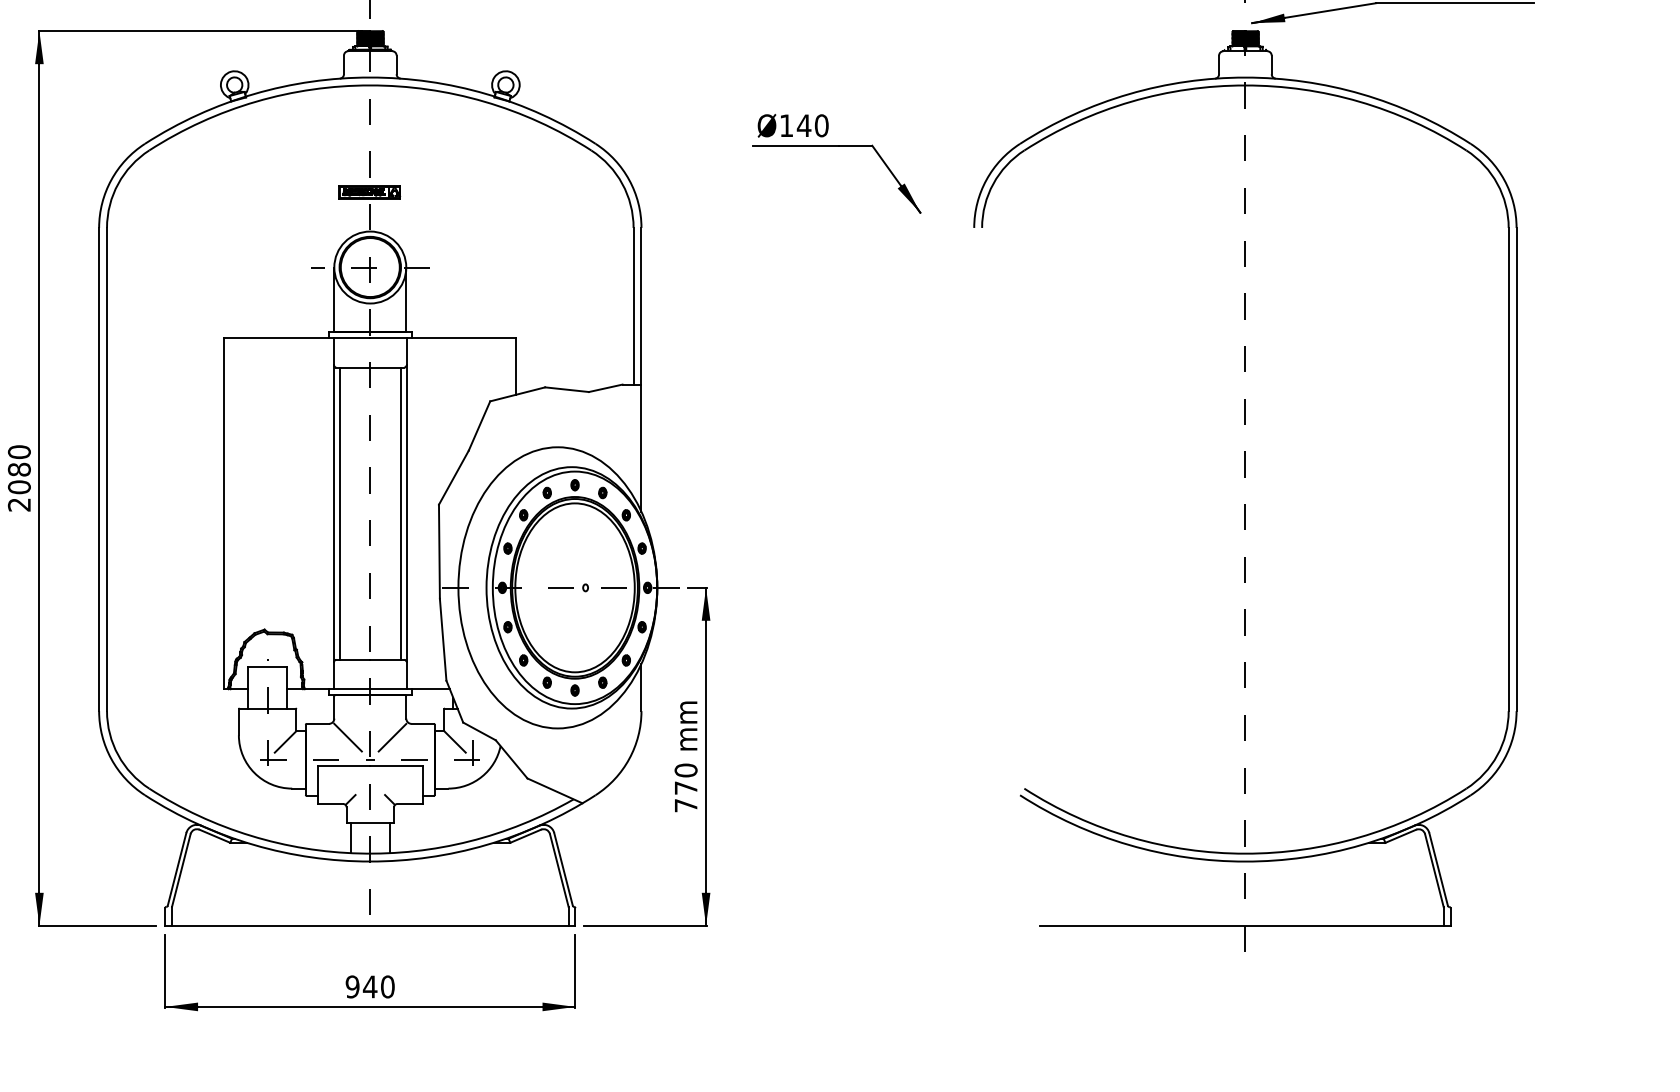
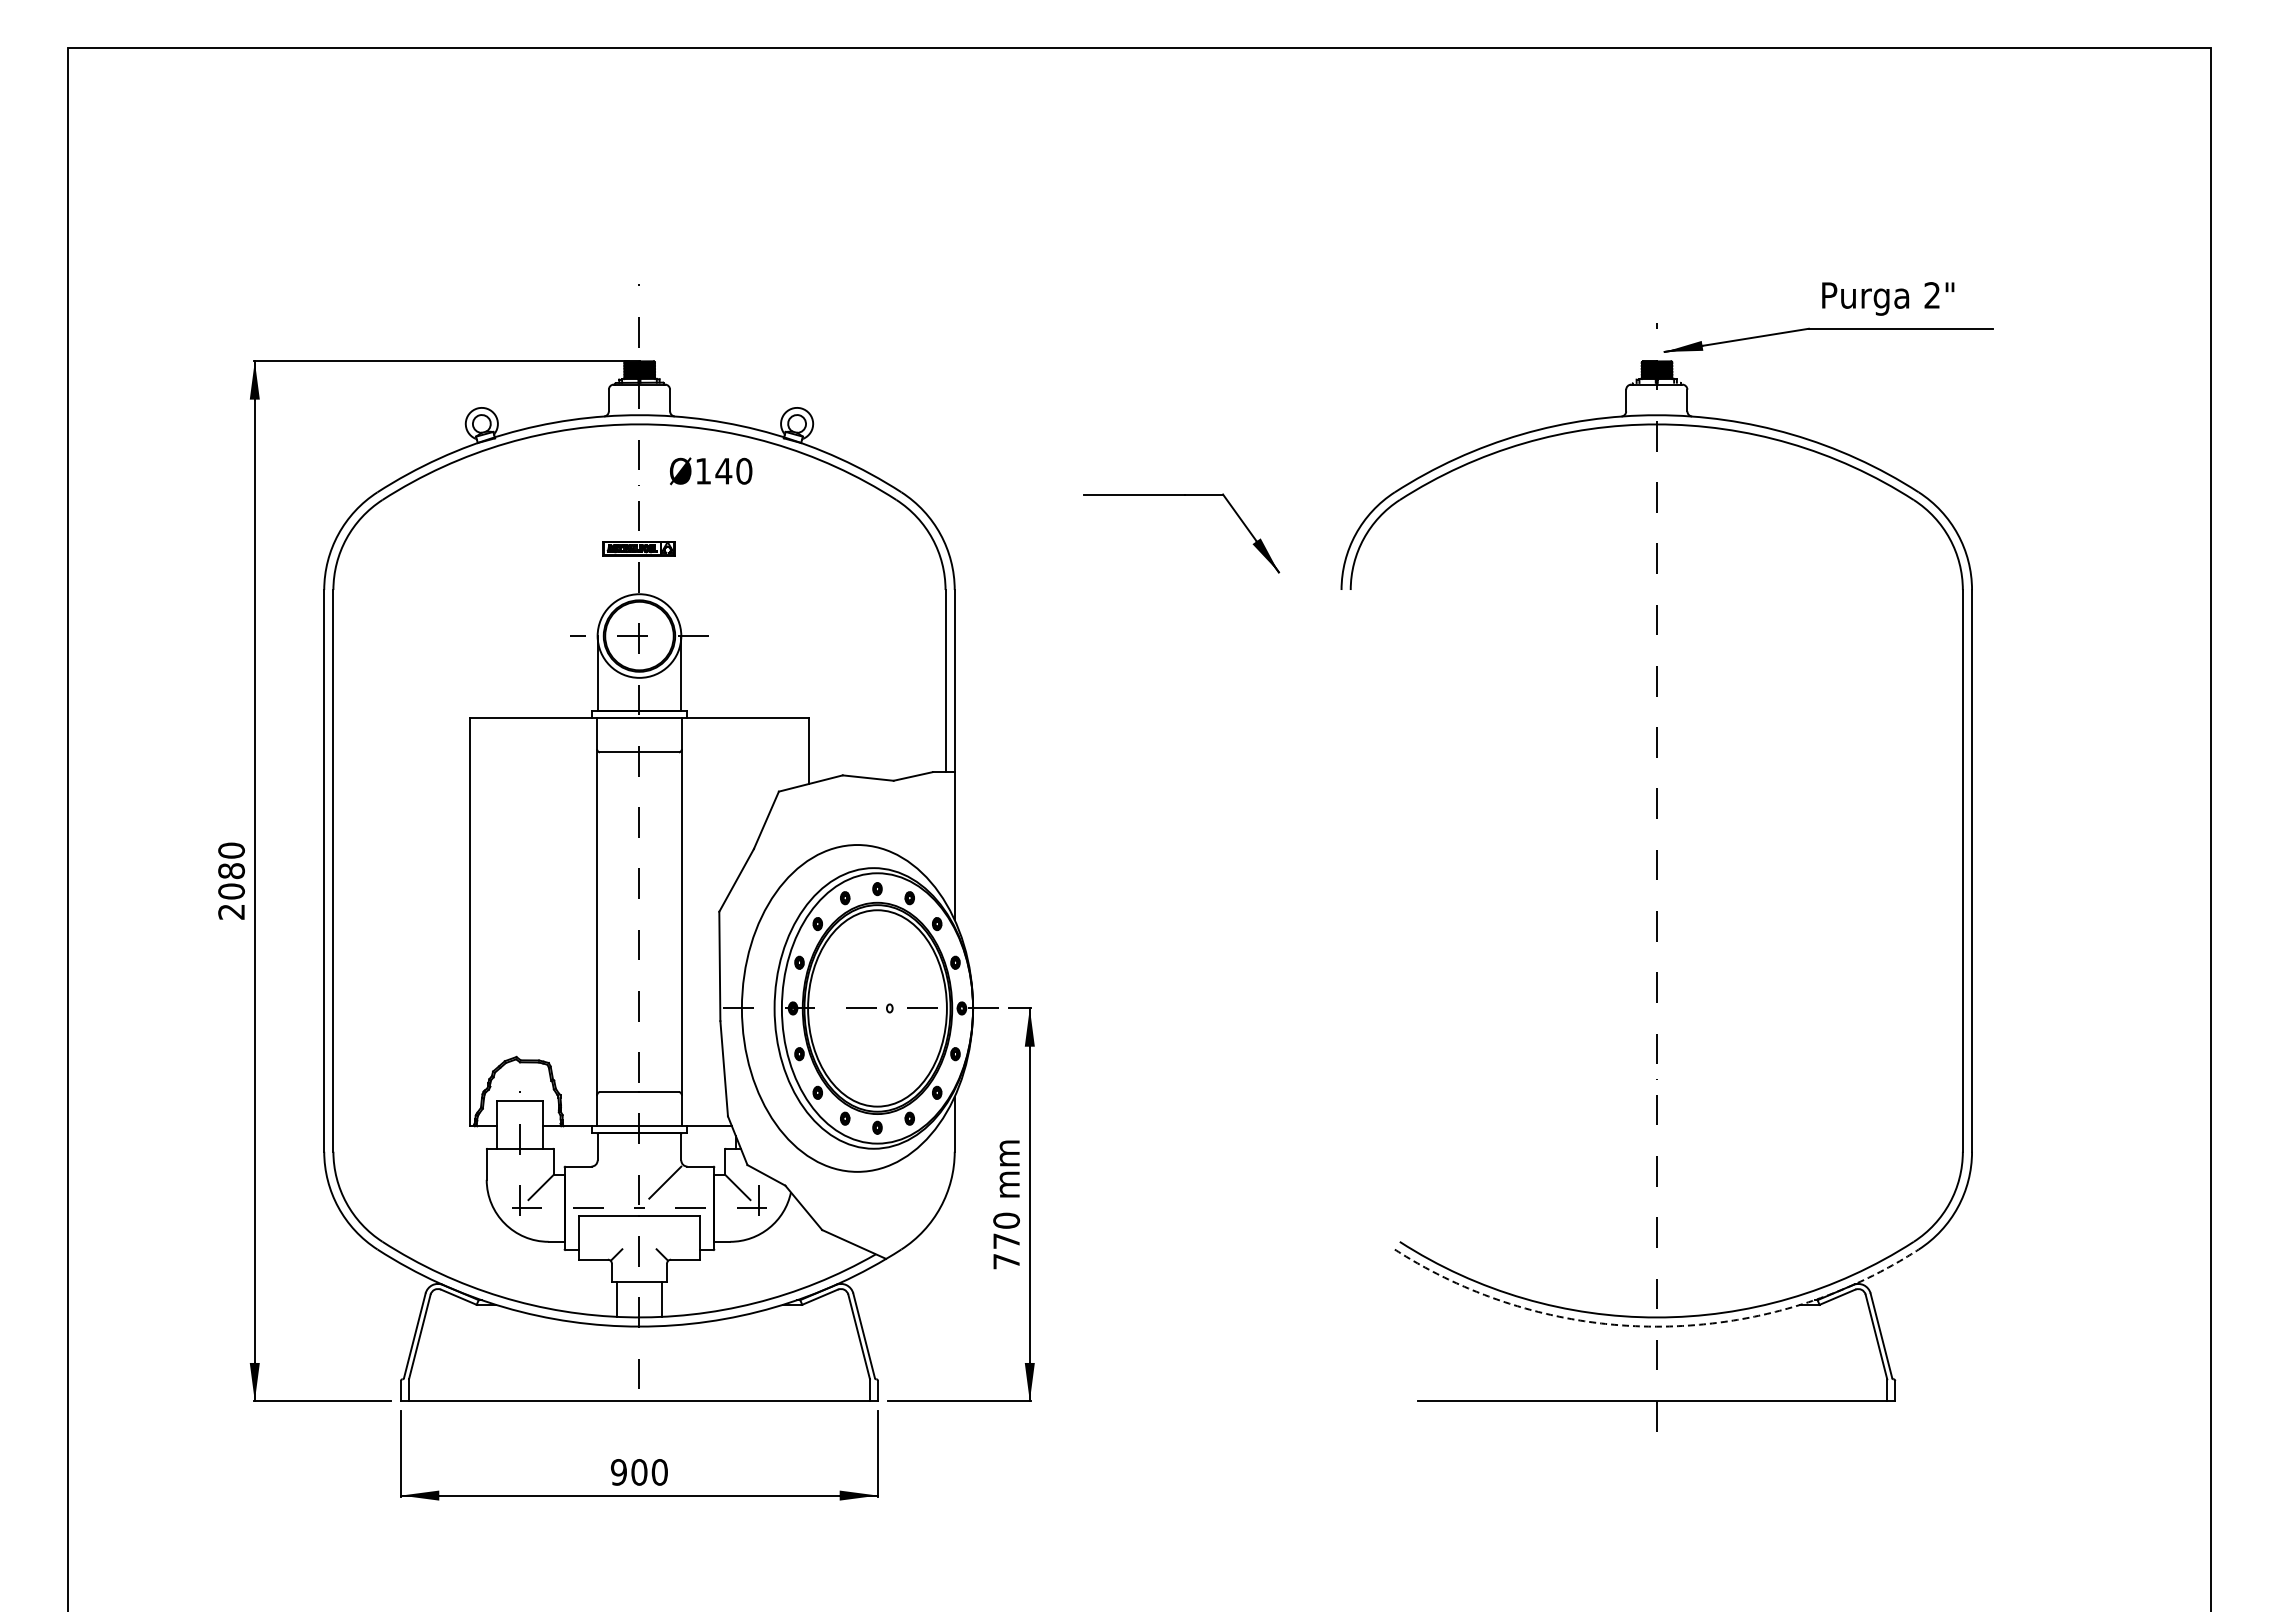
text: (793, 125) -> (711, 471), moved
line: (339, 513) -> (603, 922), removed
line: (401, 513) -> (675, 922), removed
line: (347, 737) -> (613, 1182), removed
arc: (1245, 861) -> (1656, 1326), solid -> dashed
text: (369, 987) -> (638, 1472), 940 -> 900

